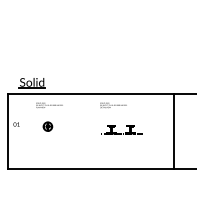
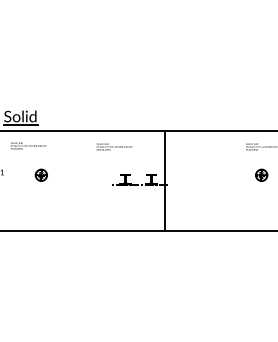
text: (49, 104) -> (28, 145), moved
text: (113, 104) -> (114, 146), moved
line: (174, 131) -> (165, 181), moved

